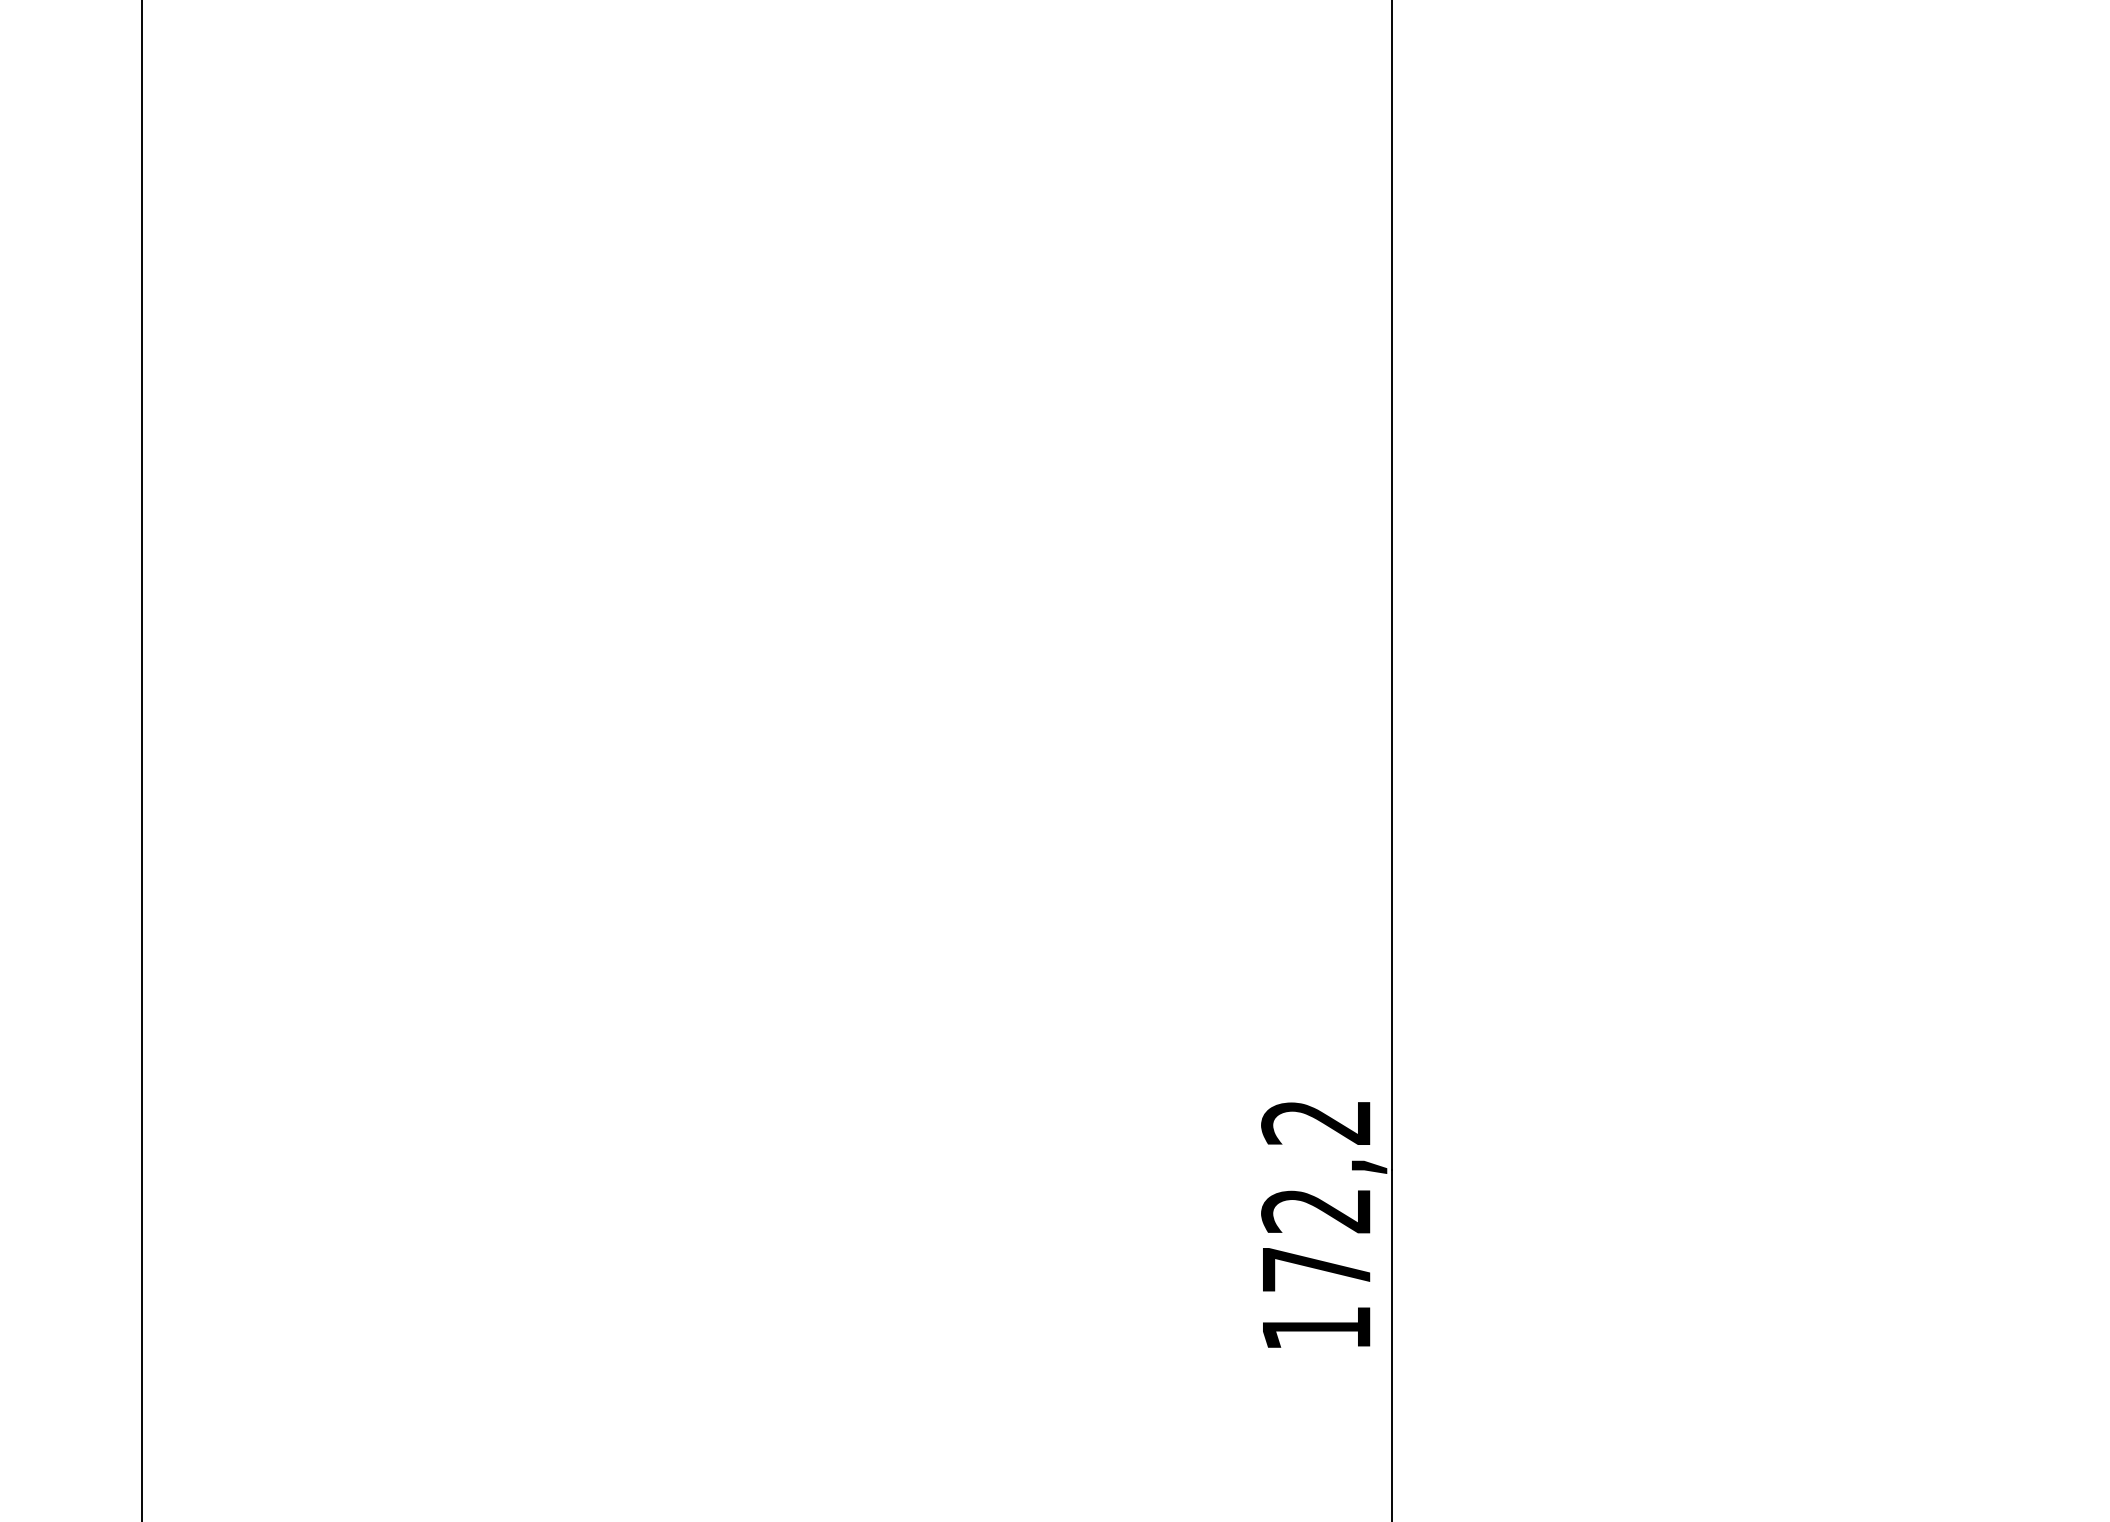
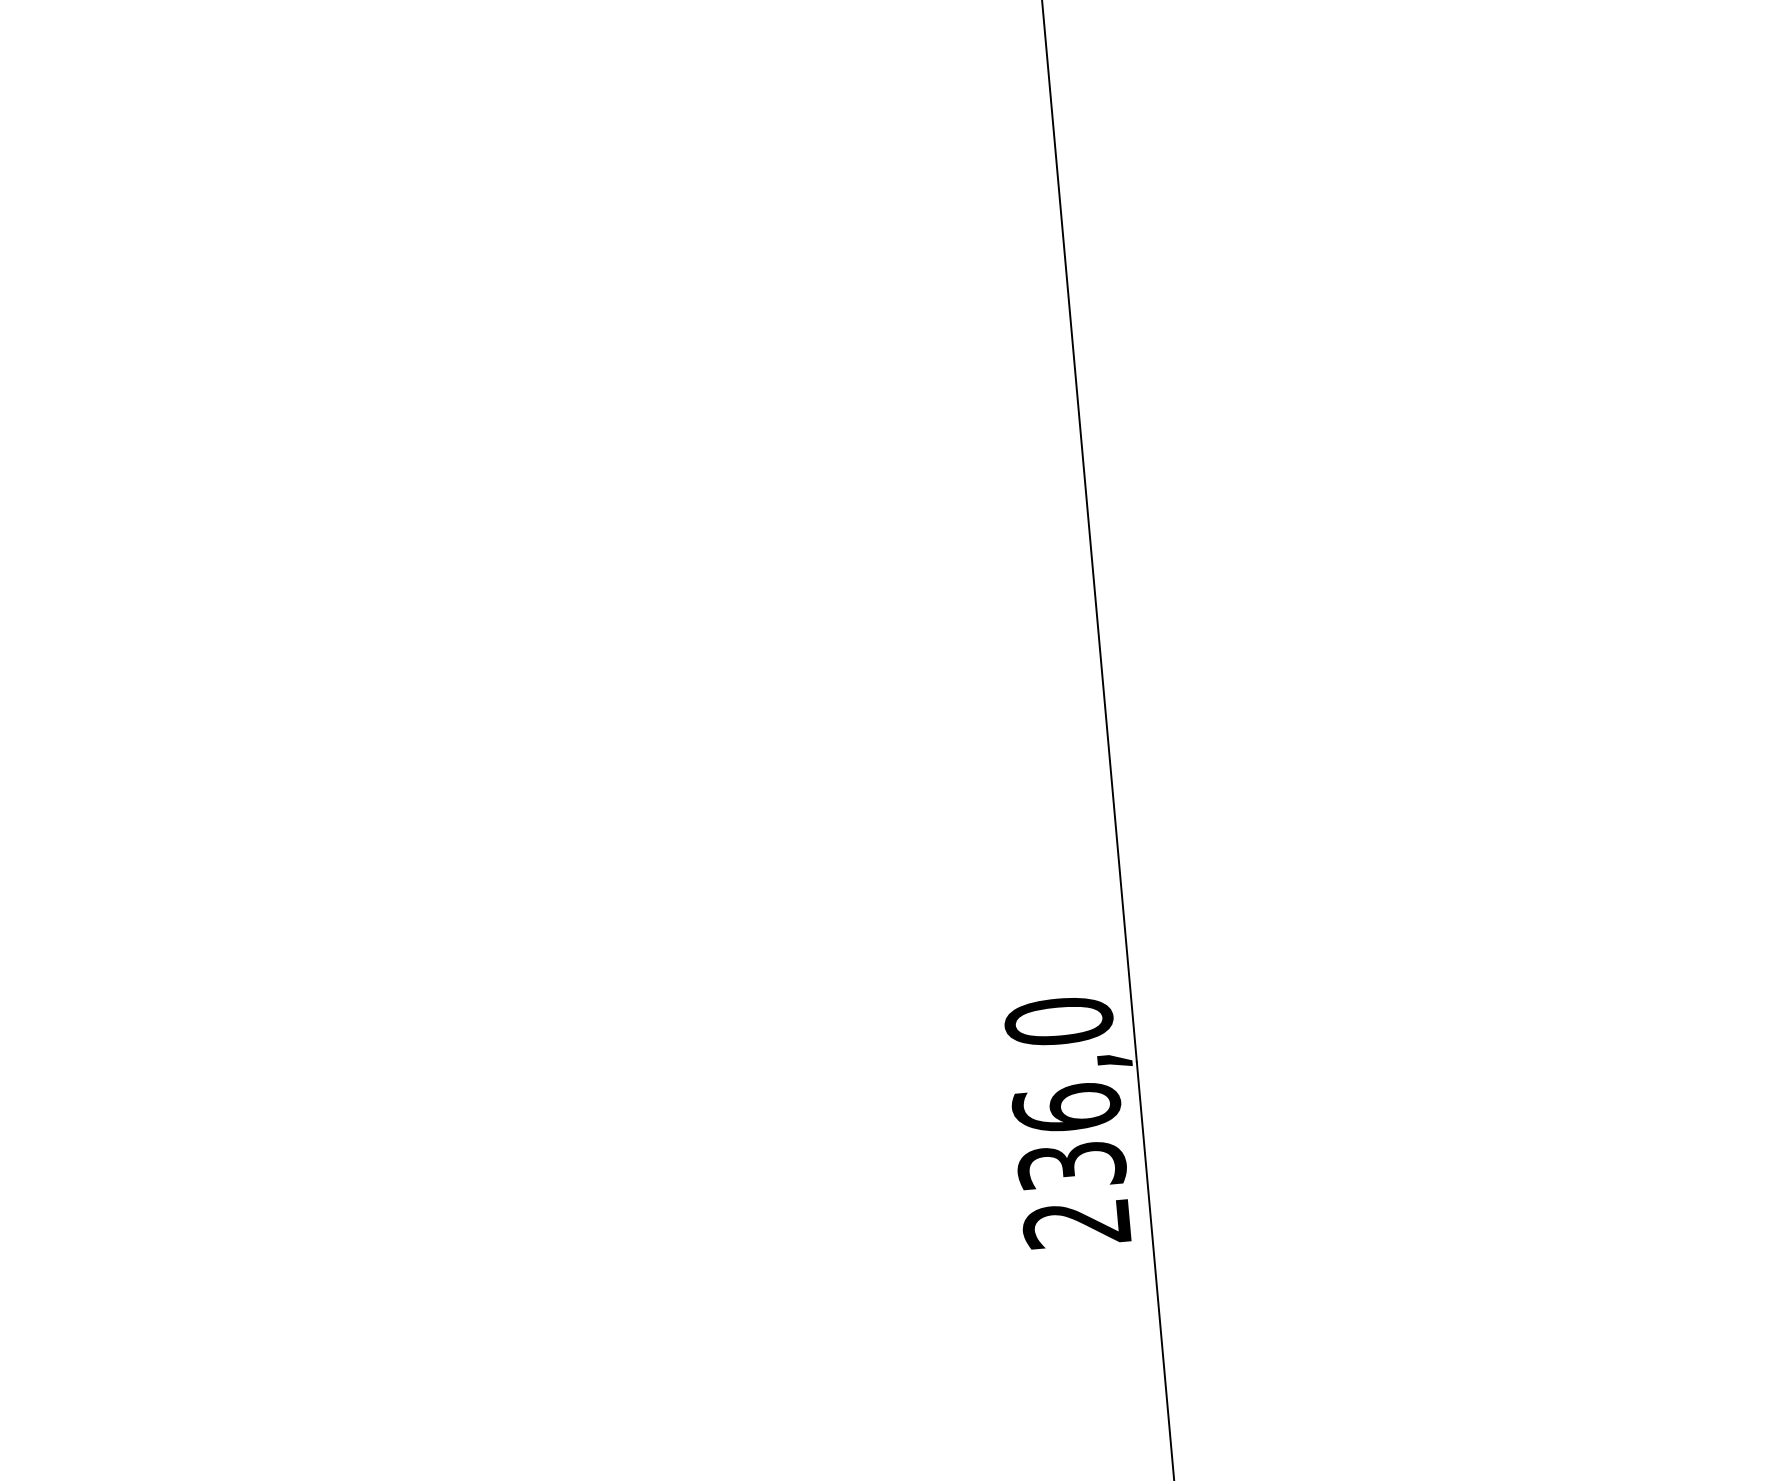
text: (1316, 1225) -> (1068, 1122), 172,2 -> 236,0

